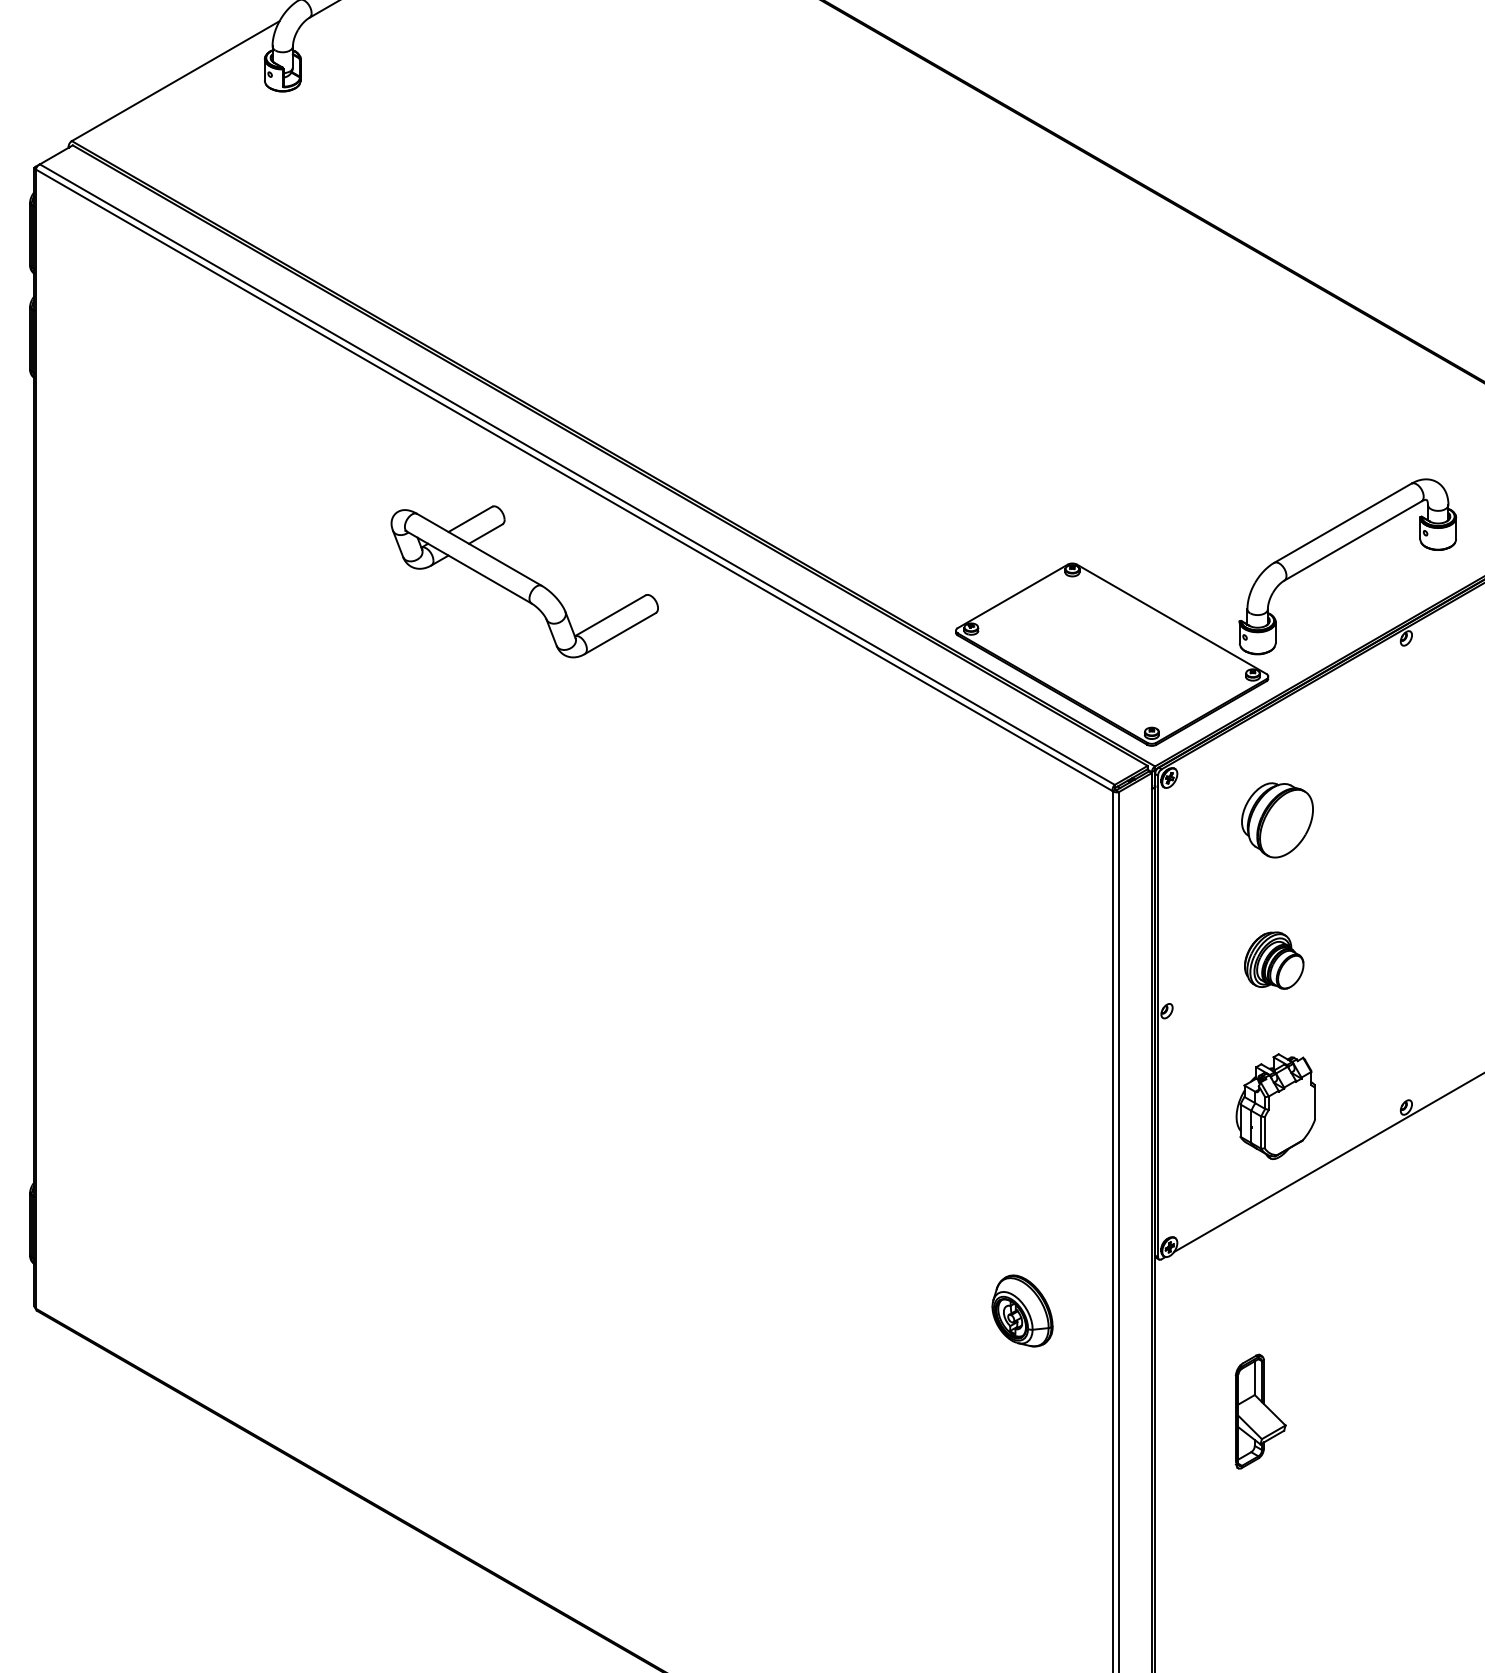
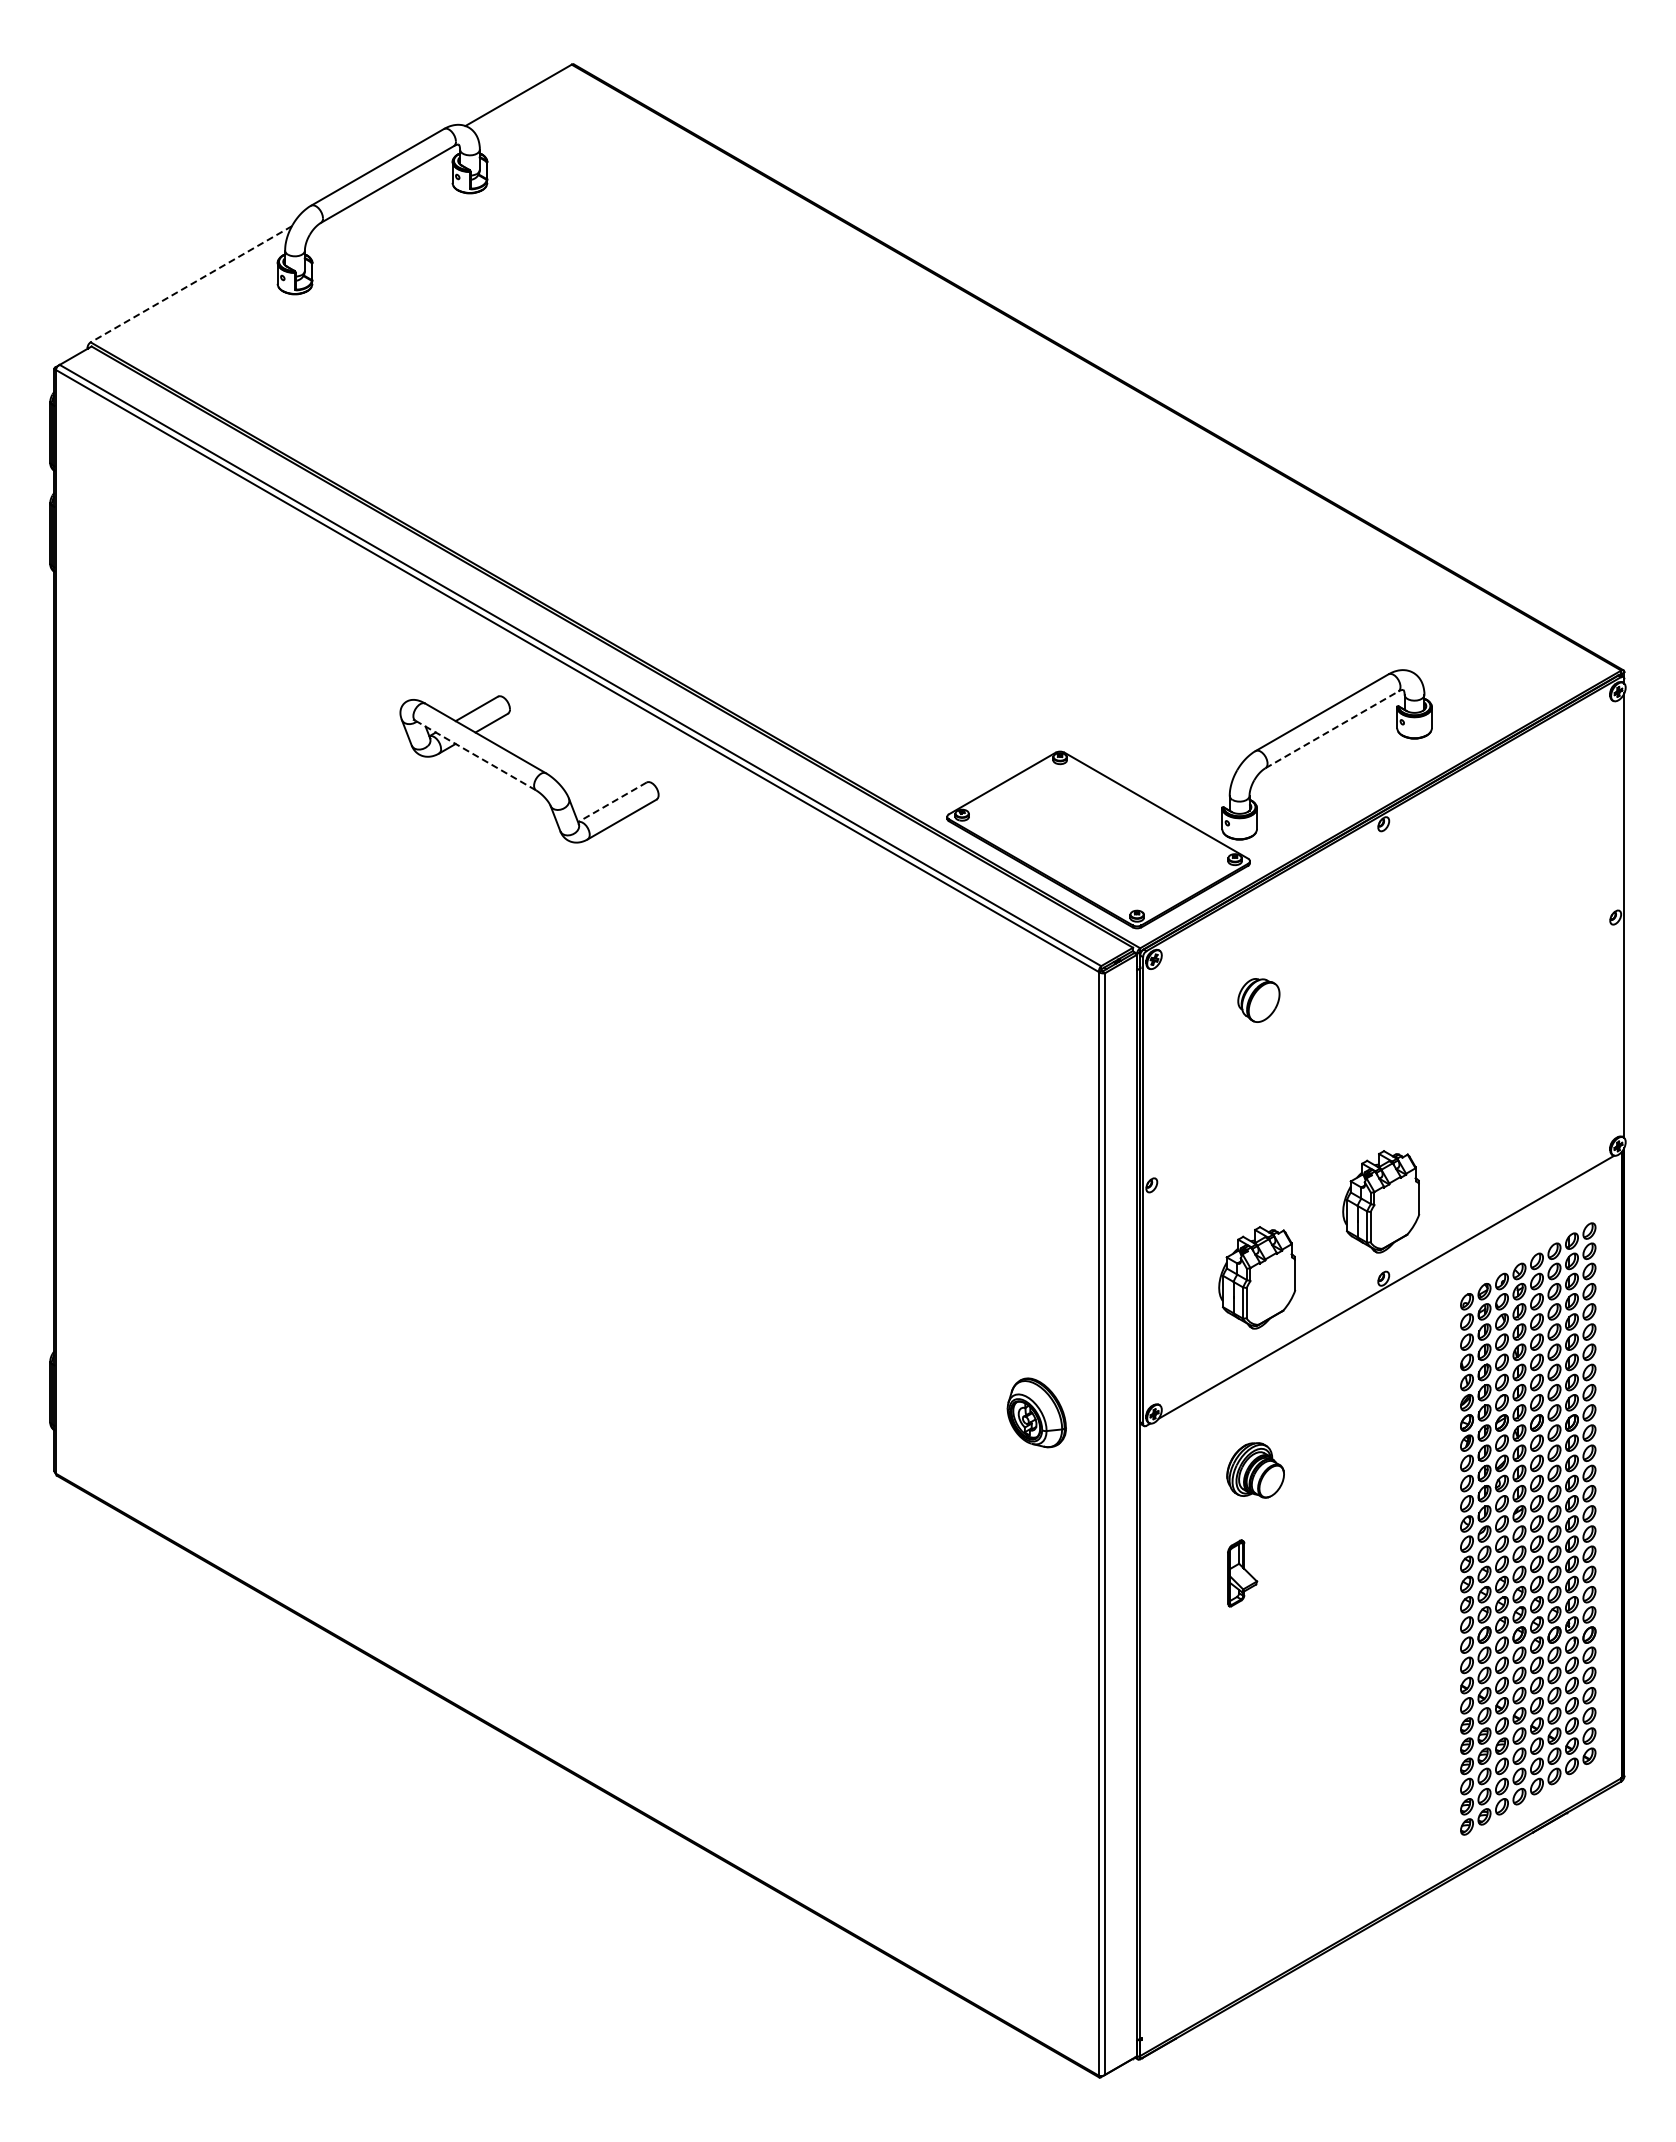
line: (174, 81) -> (190, 284), solid -> dashed
line: (1353, 540) -> (1332, 729), solid -> dashed
line: (469, 567) -> (475, 755), solid -> dashed
line: (610, 616) -> (612, 802), solid -> dashed
part: (1277, 820) -> (1258, 1000), size x0.6
part: (1274, 960) -> (1255, 1470), moved
part: (1404, 1027) -> (1381, 1201), added
part: (1022, 1310) -> (1036, 1412), moved
part: (1260, 1411) -> (1242, 1573), size x0.6

